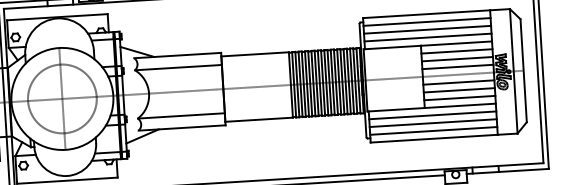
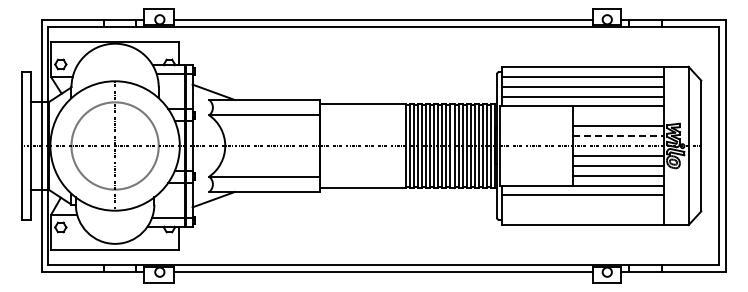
line: (457, 51) -> (618, 116), removed
line: (458, 67) -> (618, 136), solid -> dashed
line: (433, 123) -> (582, 205), removed
line: (433, 131) -> (582, 215), removed

